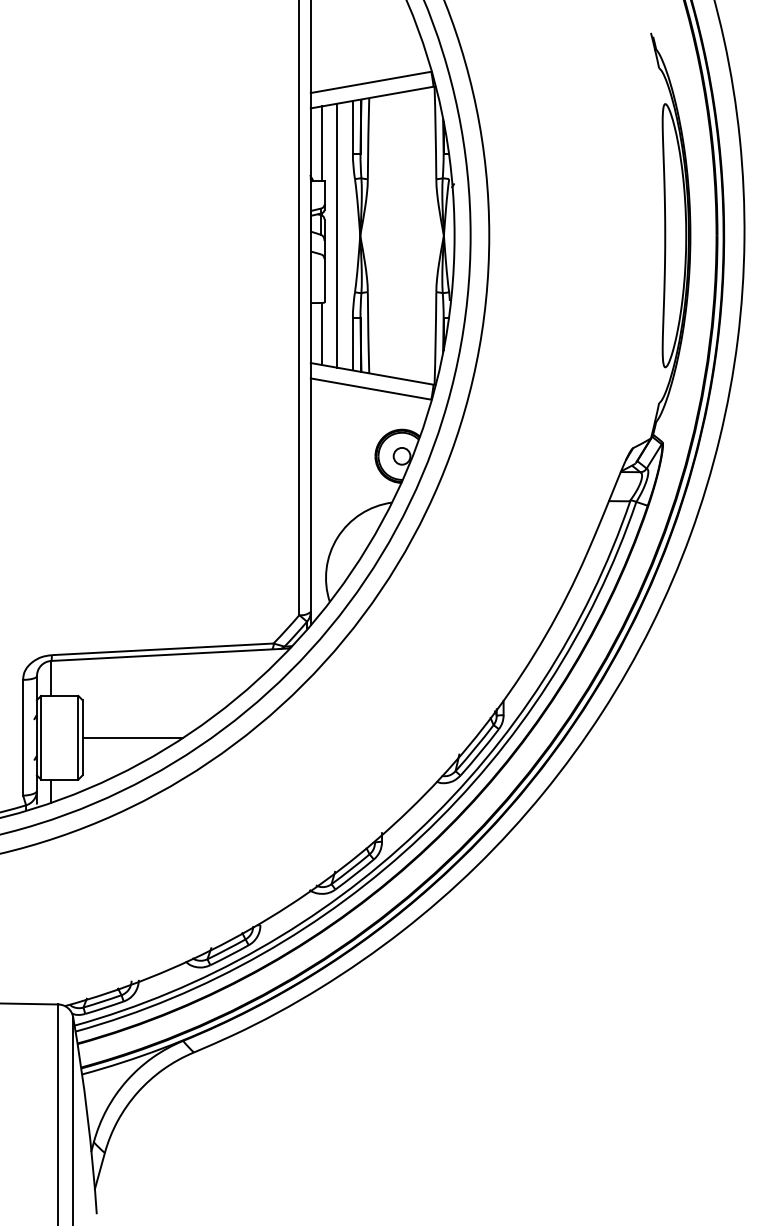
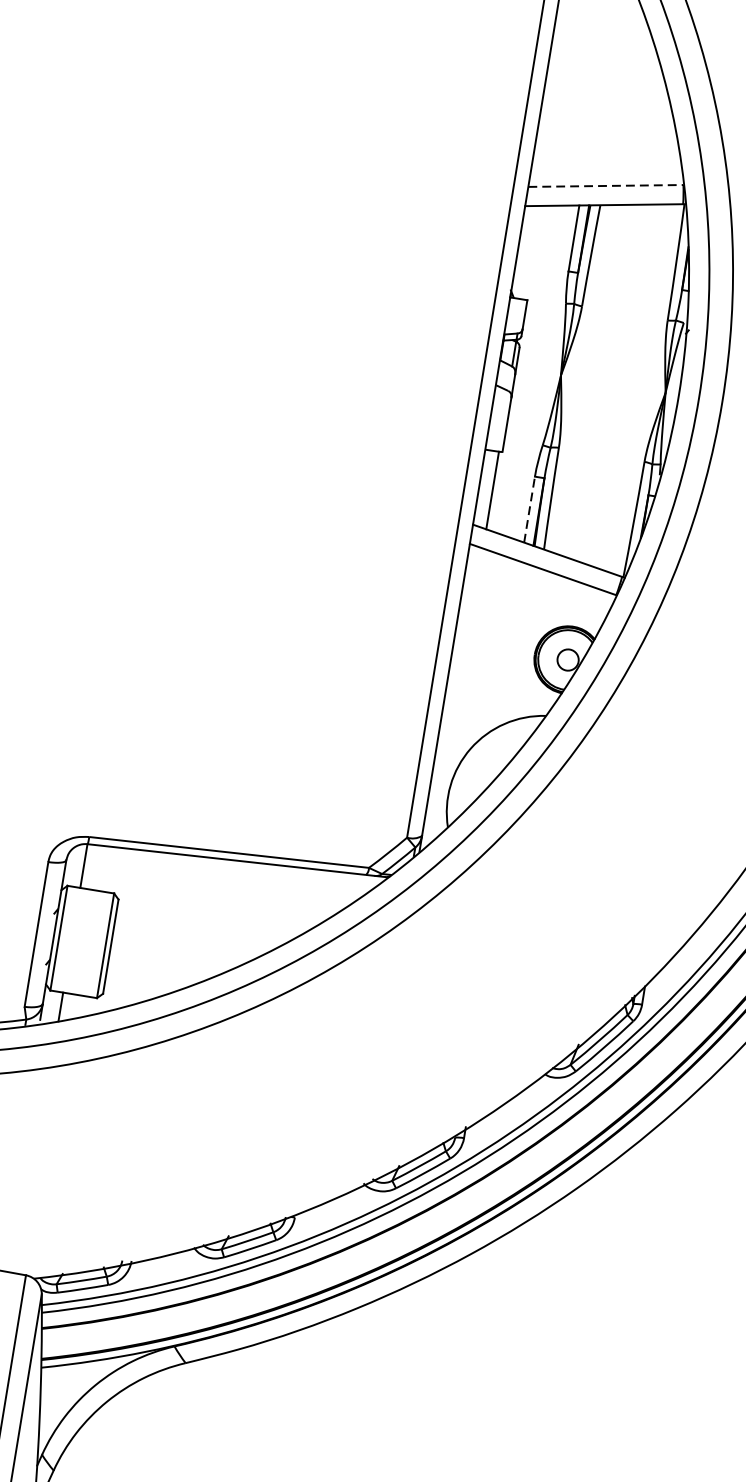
line: (371, 82) -> (606, 186), solid -> dashed
line: (321, 143) -> (531, 252), removed
line: (336, 235) -> (531, 370), removed
line: (352, 343) -> (529, 508), solid -> dashed
line: (132, 737) -> (173, 956), removed

